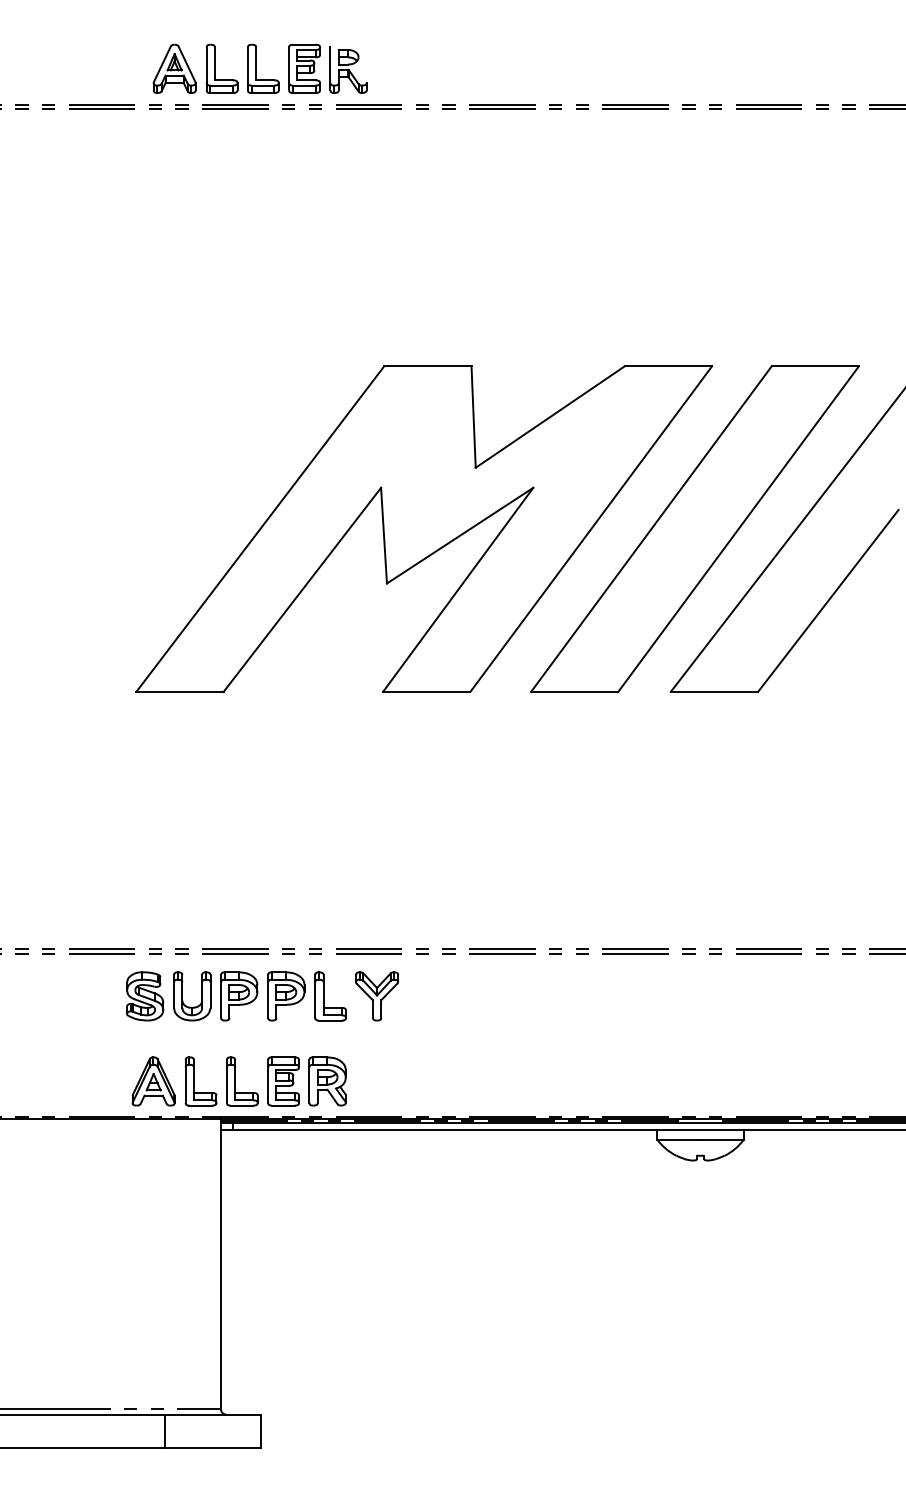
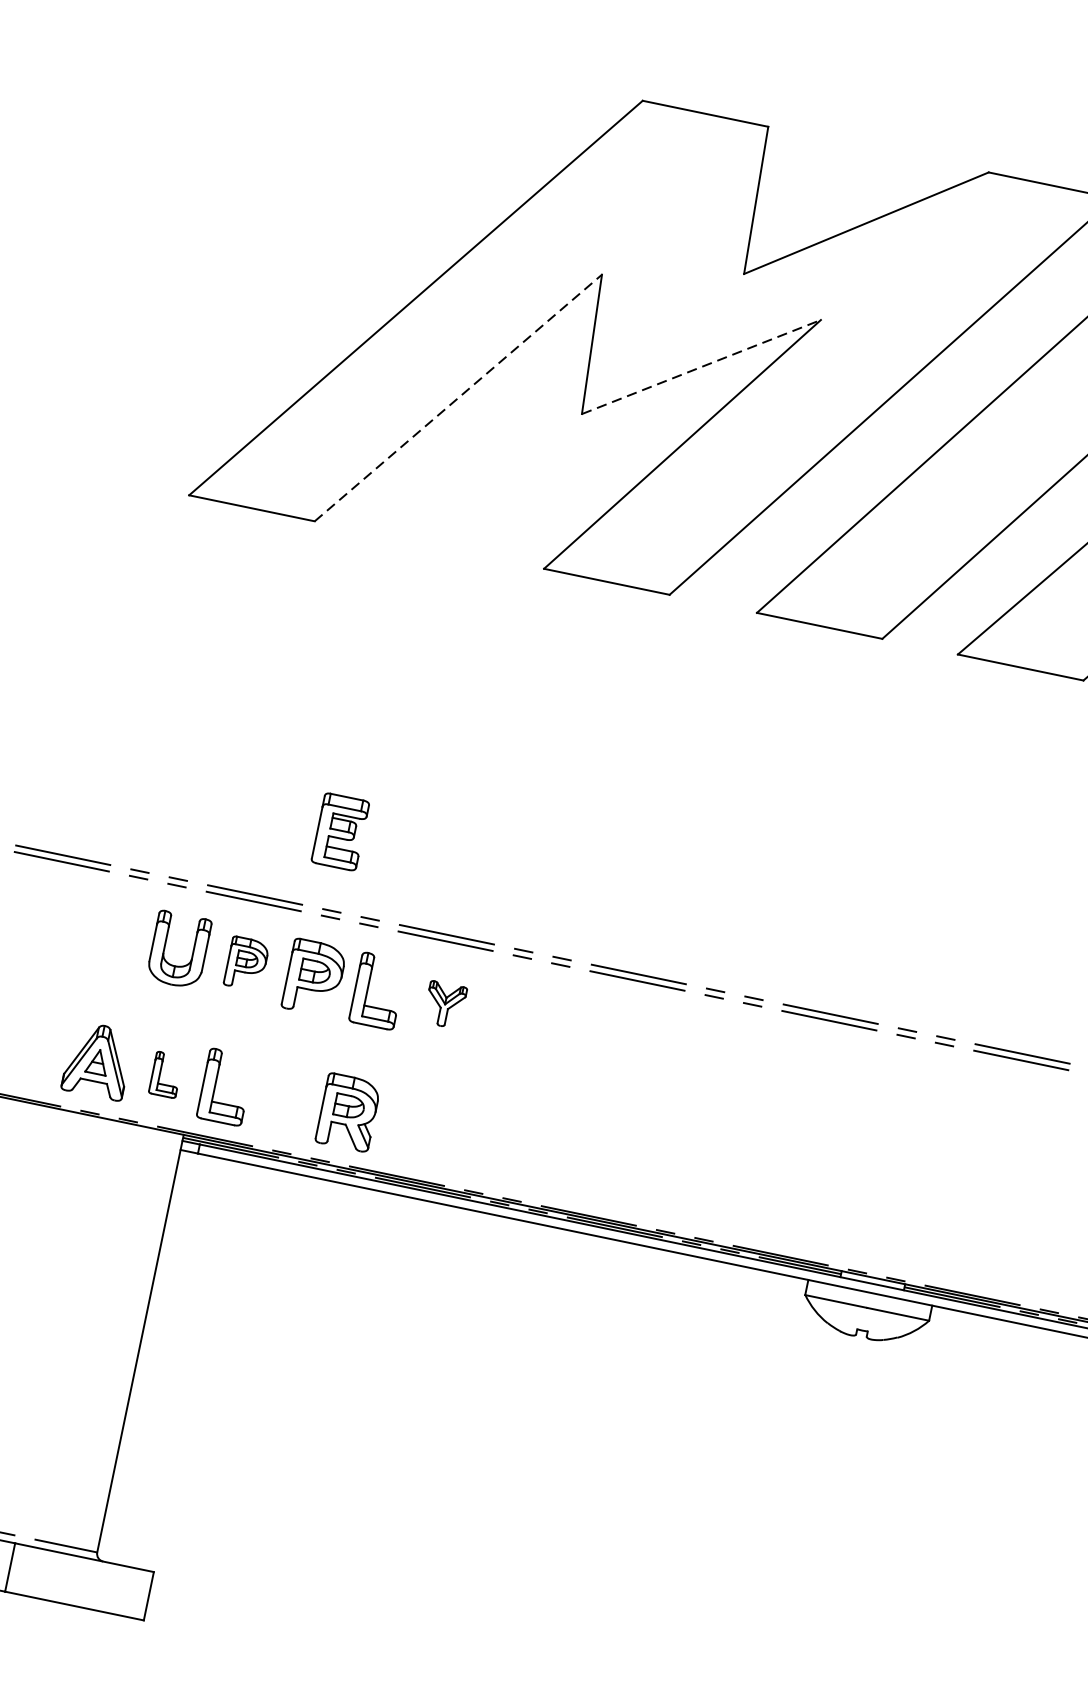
line: (460, 535) -> (702, 366), solid -> dashed
line: (302, 589) -> (458, 397), solid -> dashed
part: (145, 996) -> (111, 936), removed
part: (239, 996) -> (246, 964), size x0.7
part: (377, 996) -> (445, 1005), size x0.6
part: (200, 1081) -> (165, 1074), size x0.6
part: (283, 1081) -> (340, 831), moved

